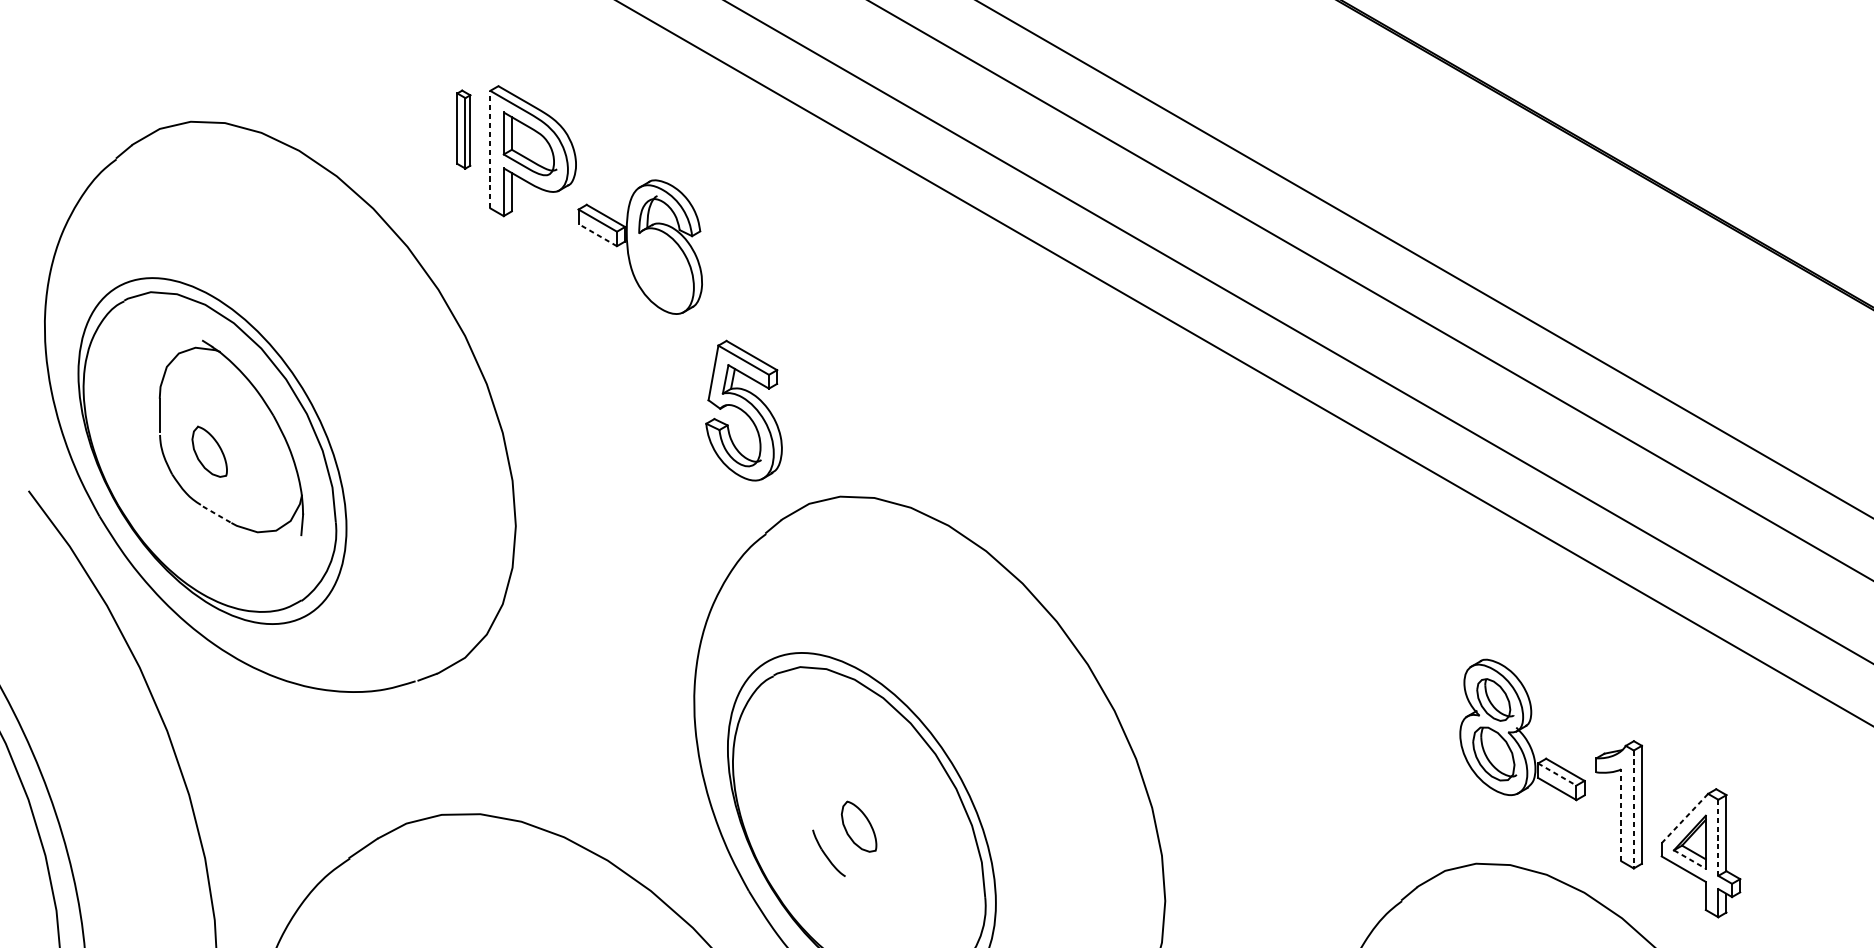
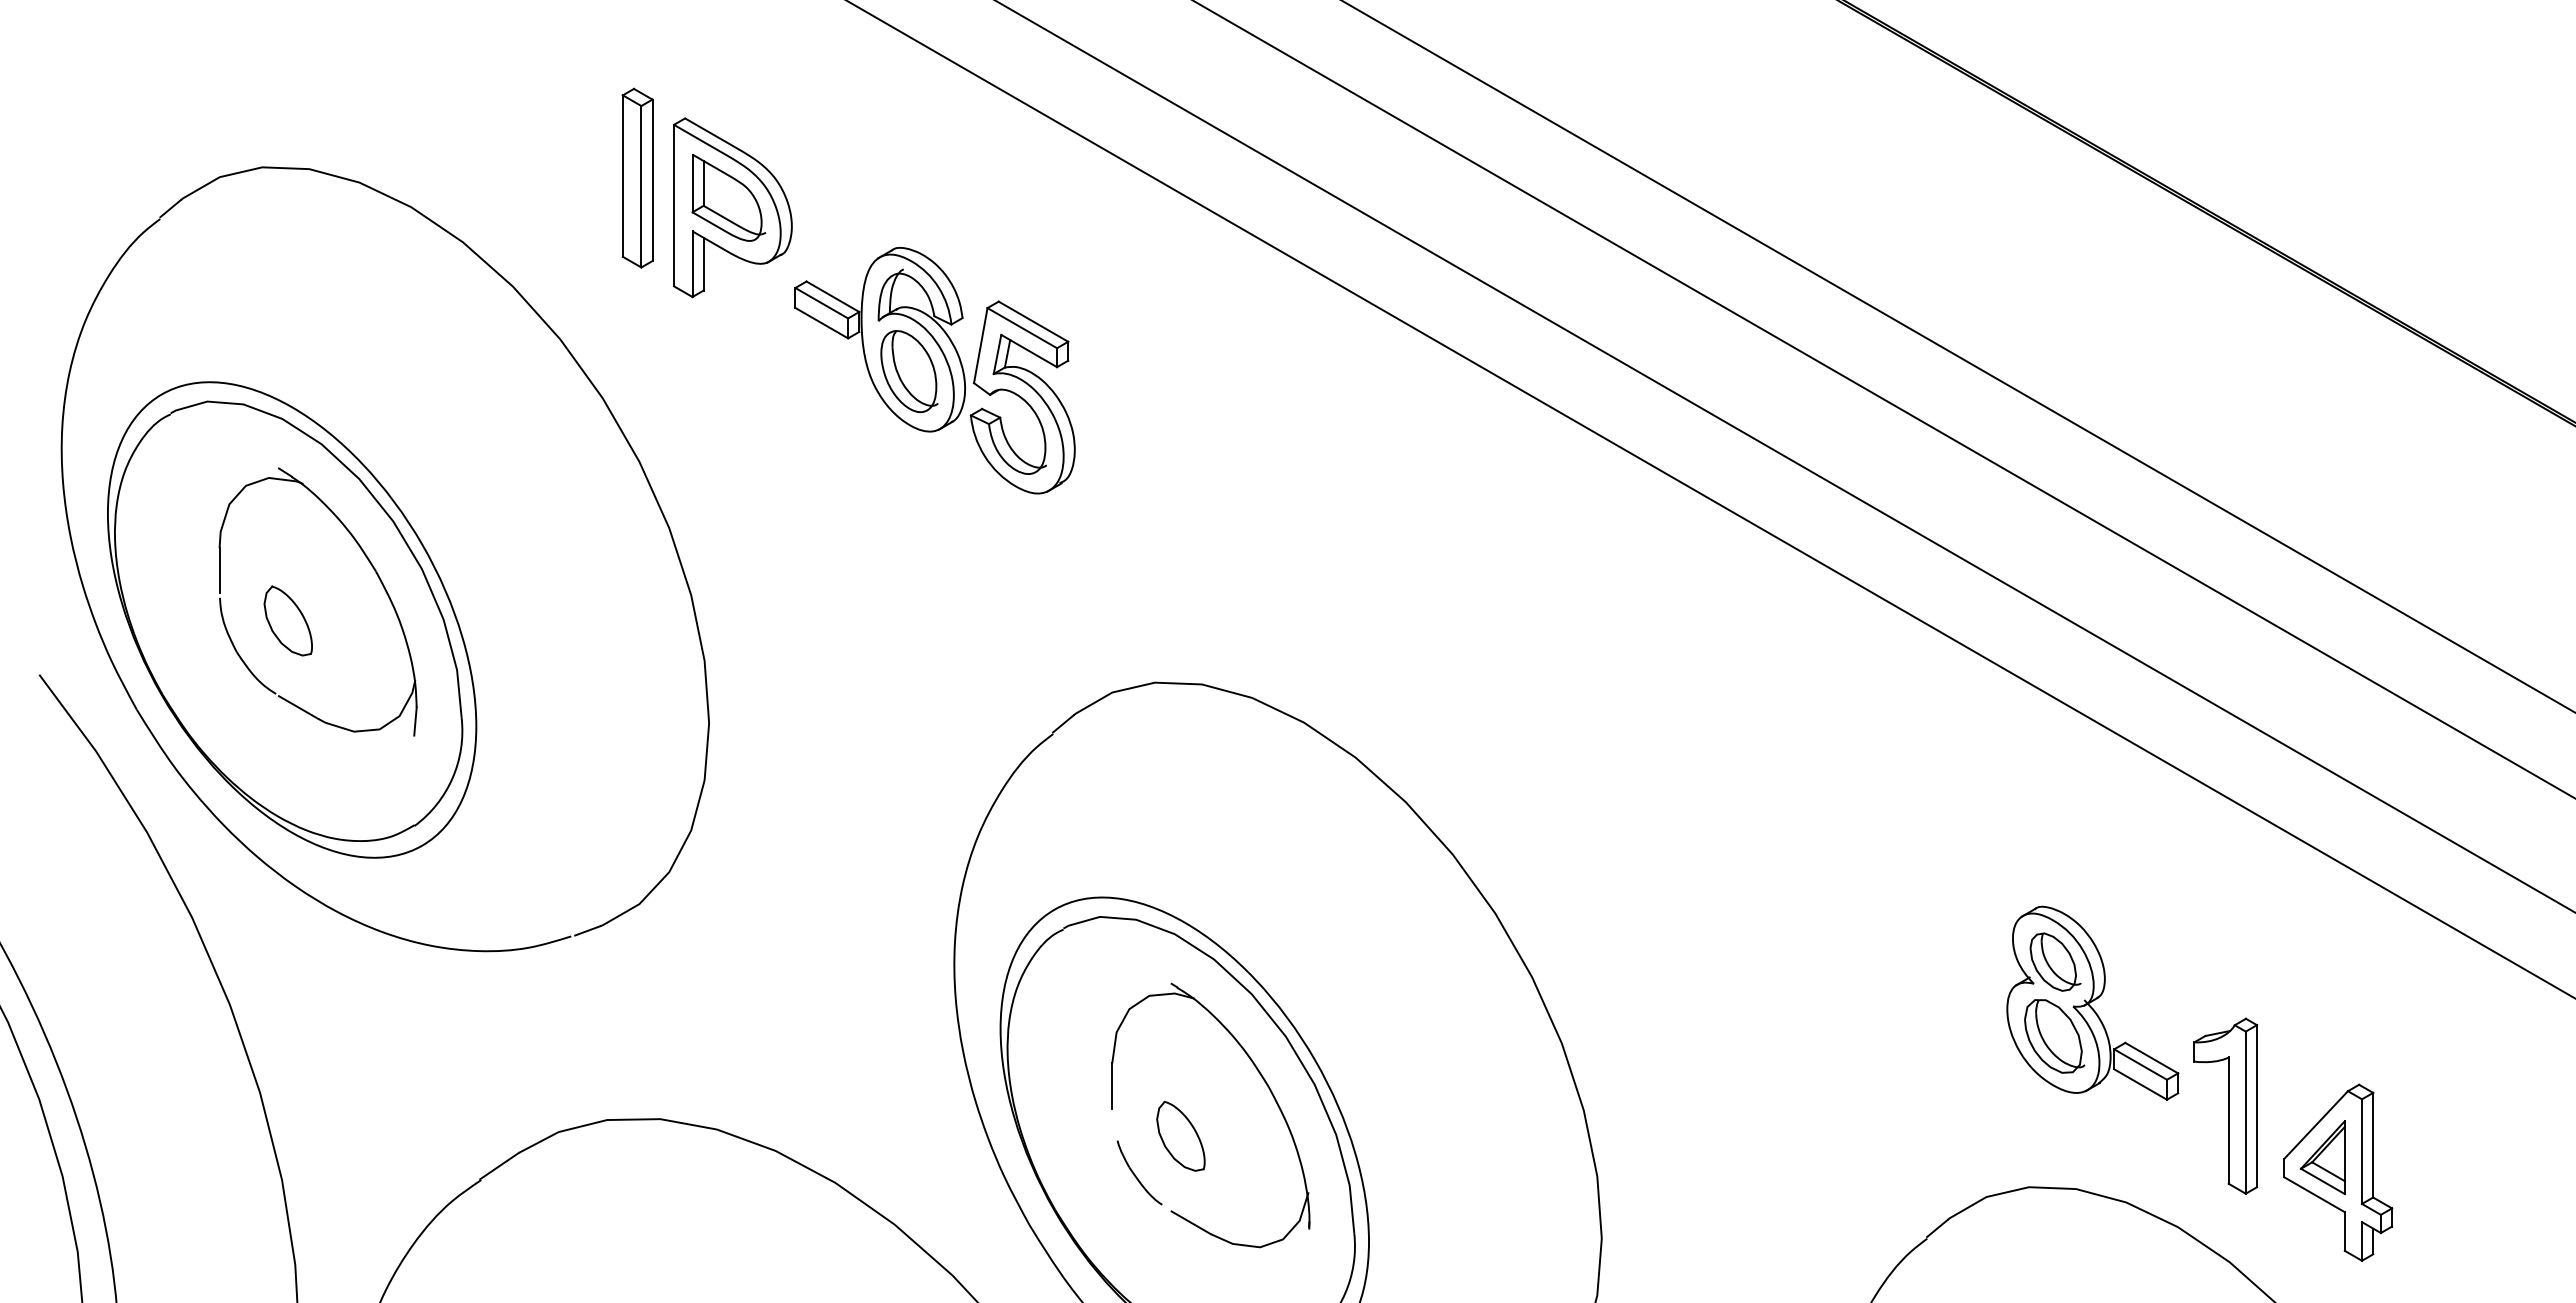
part: (463, 129) -> (637, 177), size x1.67
line: (490, 149) -> (674, 205), dashed -> solid
line: (597, 234) -> (821, 322), dashed -> solid
part: (661, 270) -> (909, 371), added
part: (743, 410) -> (1022, 397), moved
line: (217, 514) -> (298, 707), dashed -> solid
line: (1557, 774) -> (2141, 1064), dashed -> solid
part: (919, 787) -> (1264, 1082), added
line: (1633, 810) -> (2245, 1113), dashed -> solid
line: (1621, 815) -> (2228, 1120), dashed -> solid
line: (1685, 818) -> (2316, 1125), dashed -> solid
line: (1718, 838) -> (2362, 1152), dashed -> solid
line: (1690, 859) -> (2323, 1181), dashed -> solid

